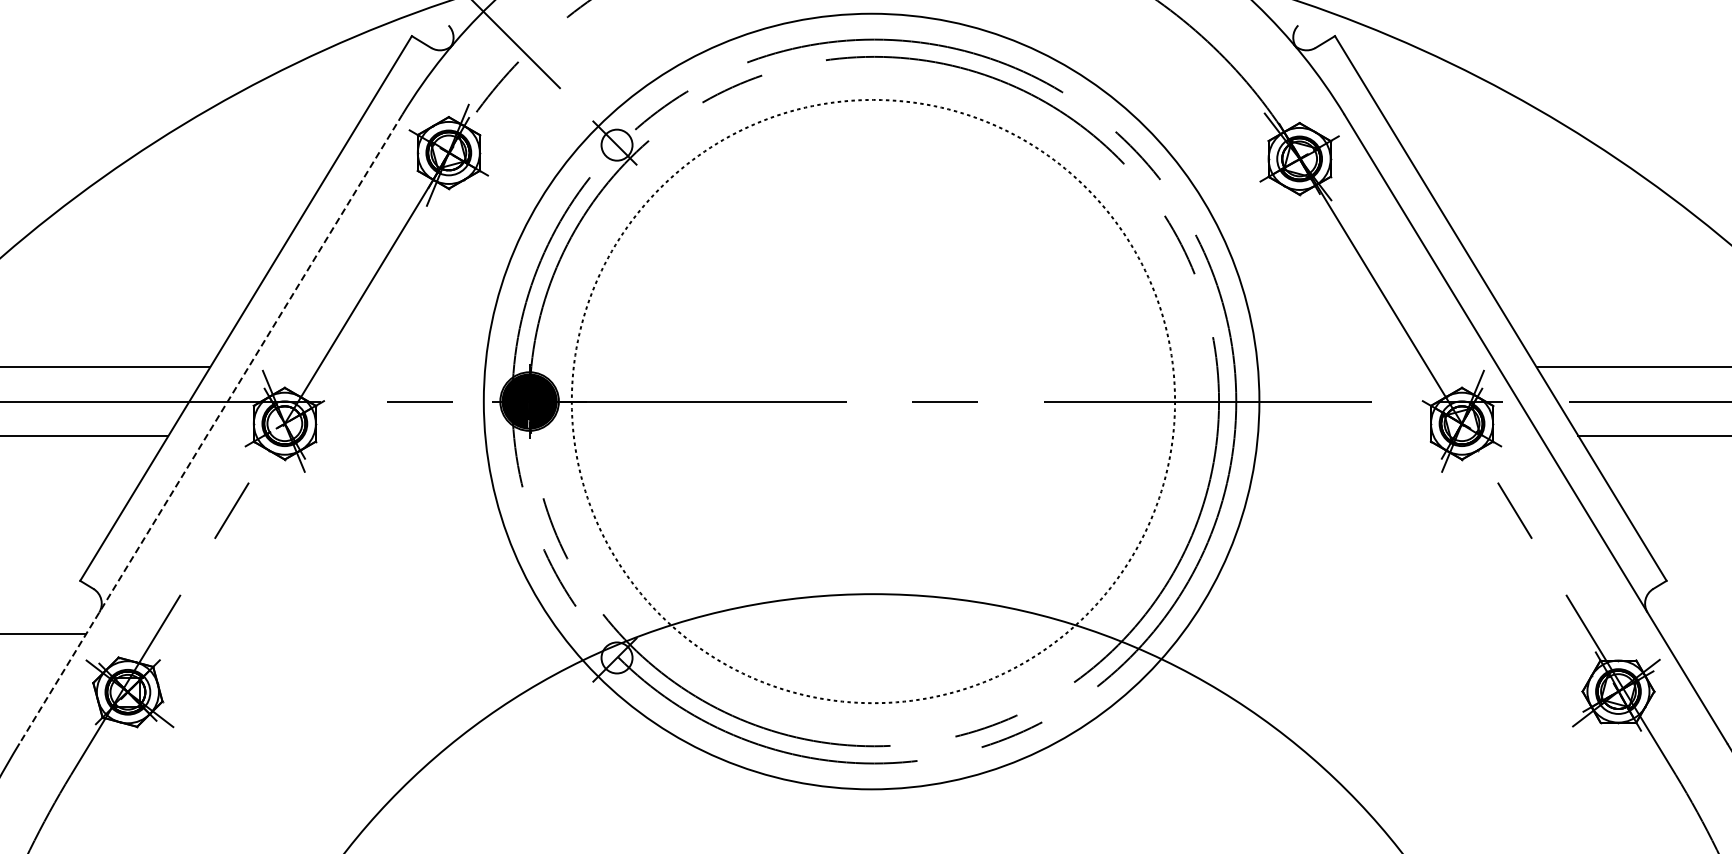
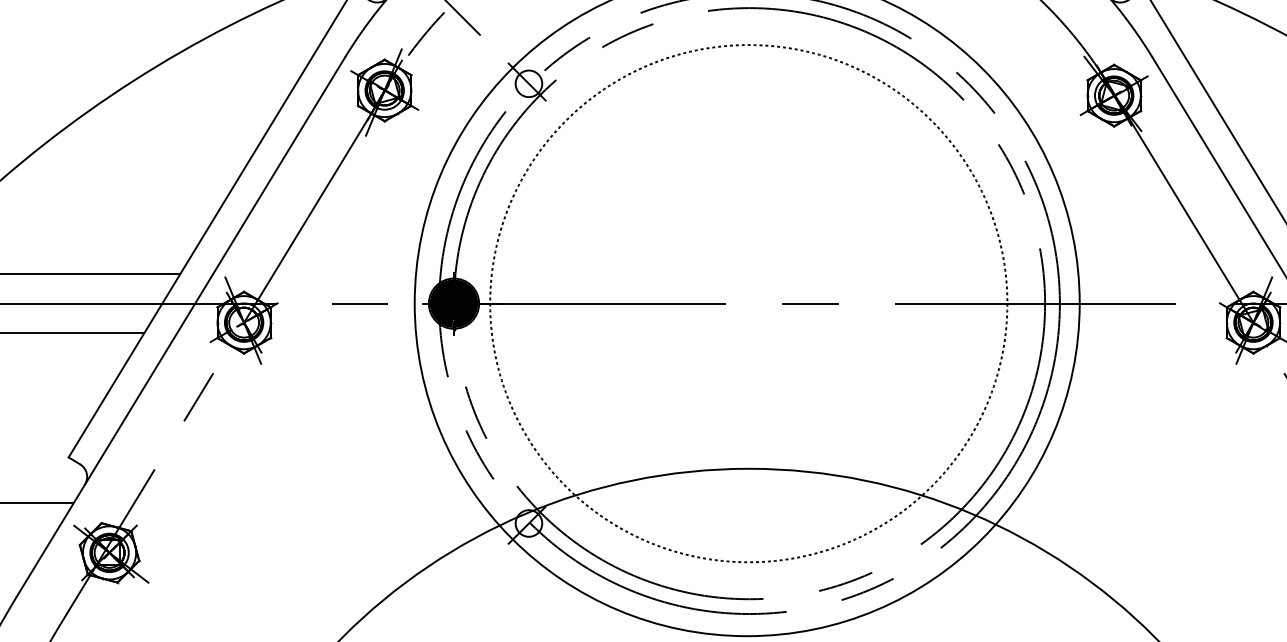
line: (210, 429) -> (180, 327), dashed -> solid

